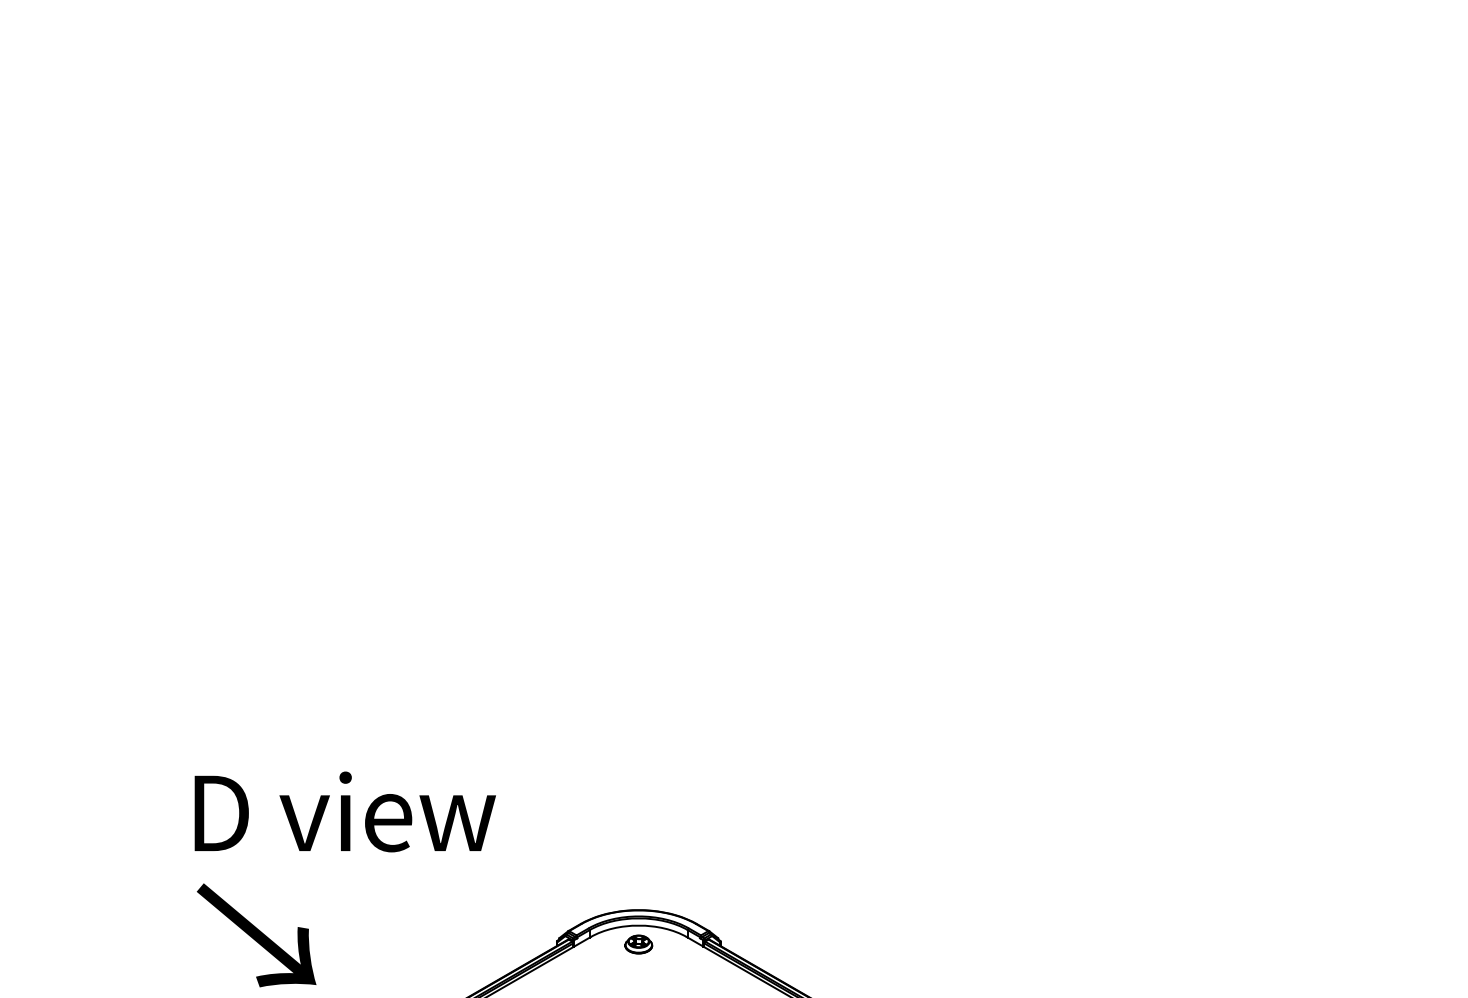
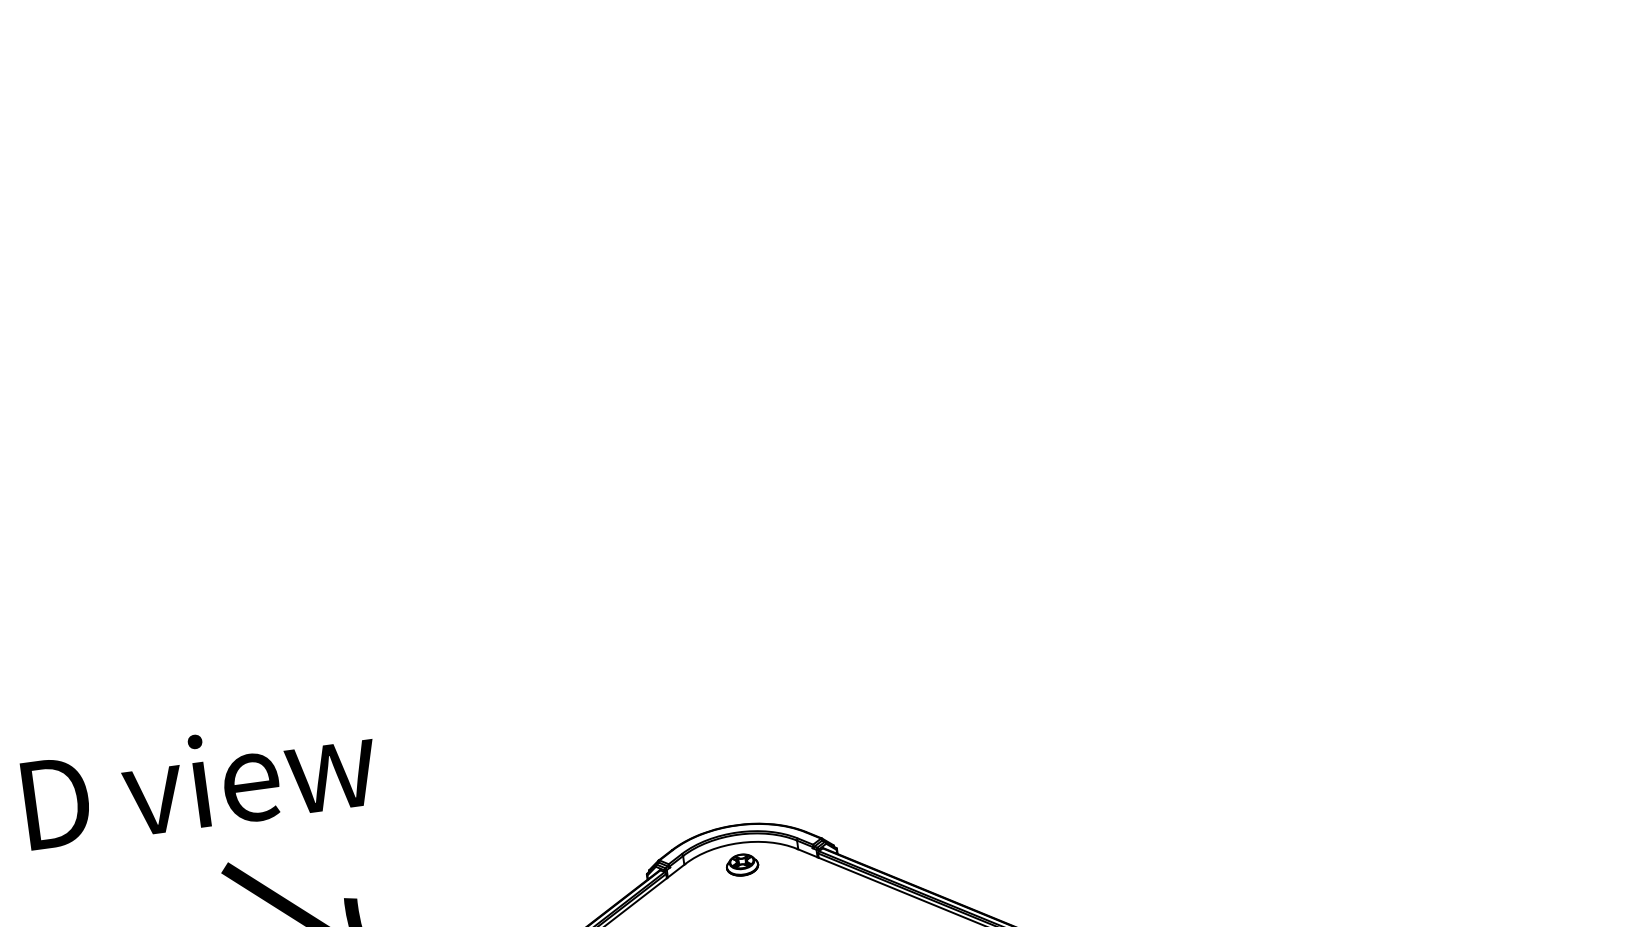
text: (344, 811) -> (199, 781), moved

